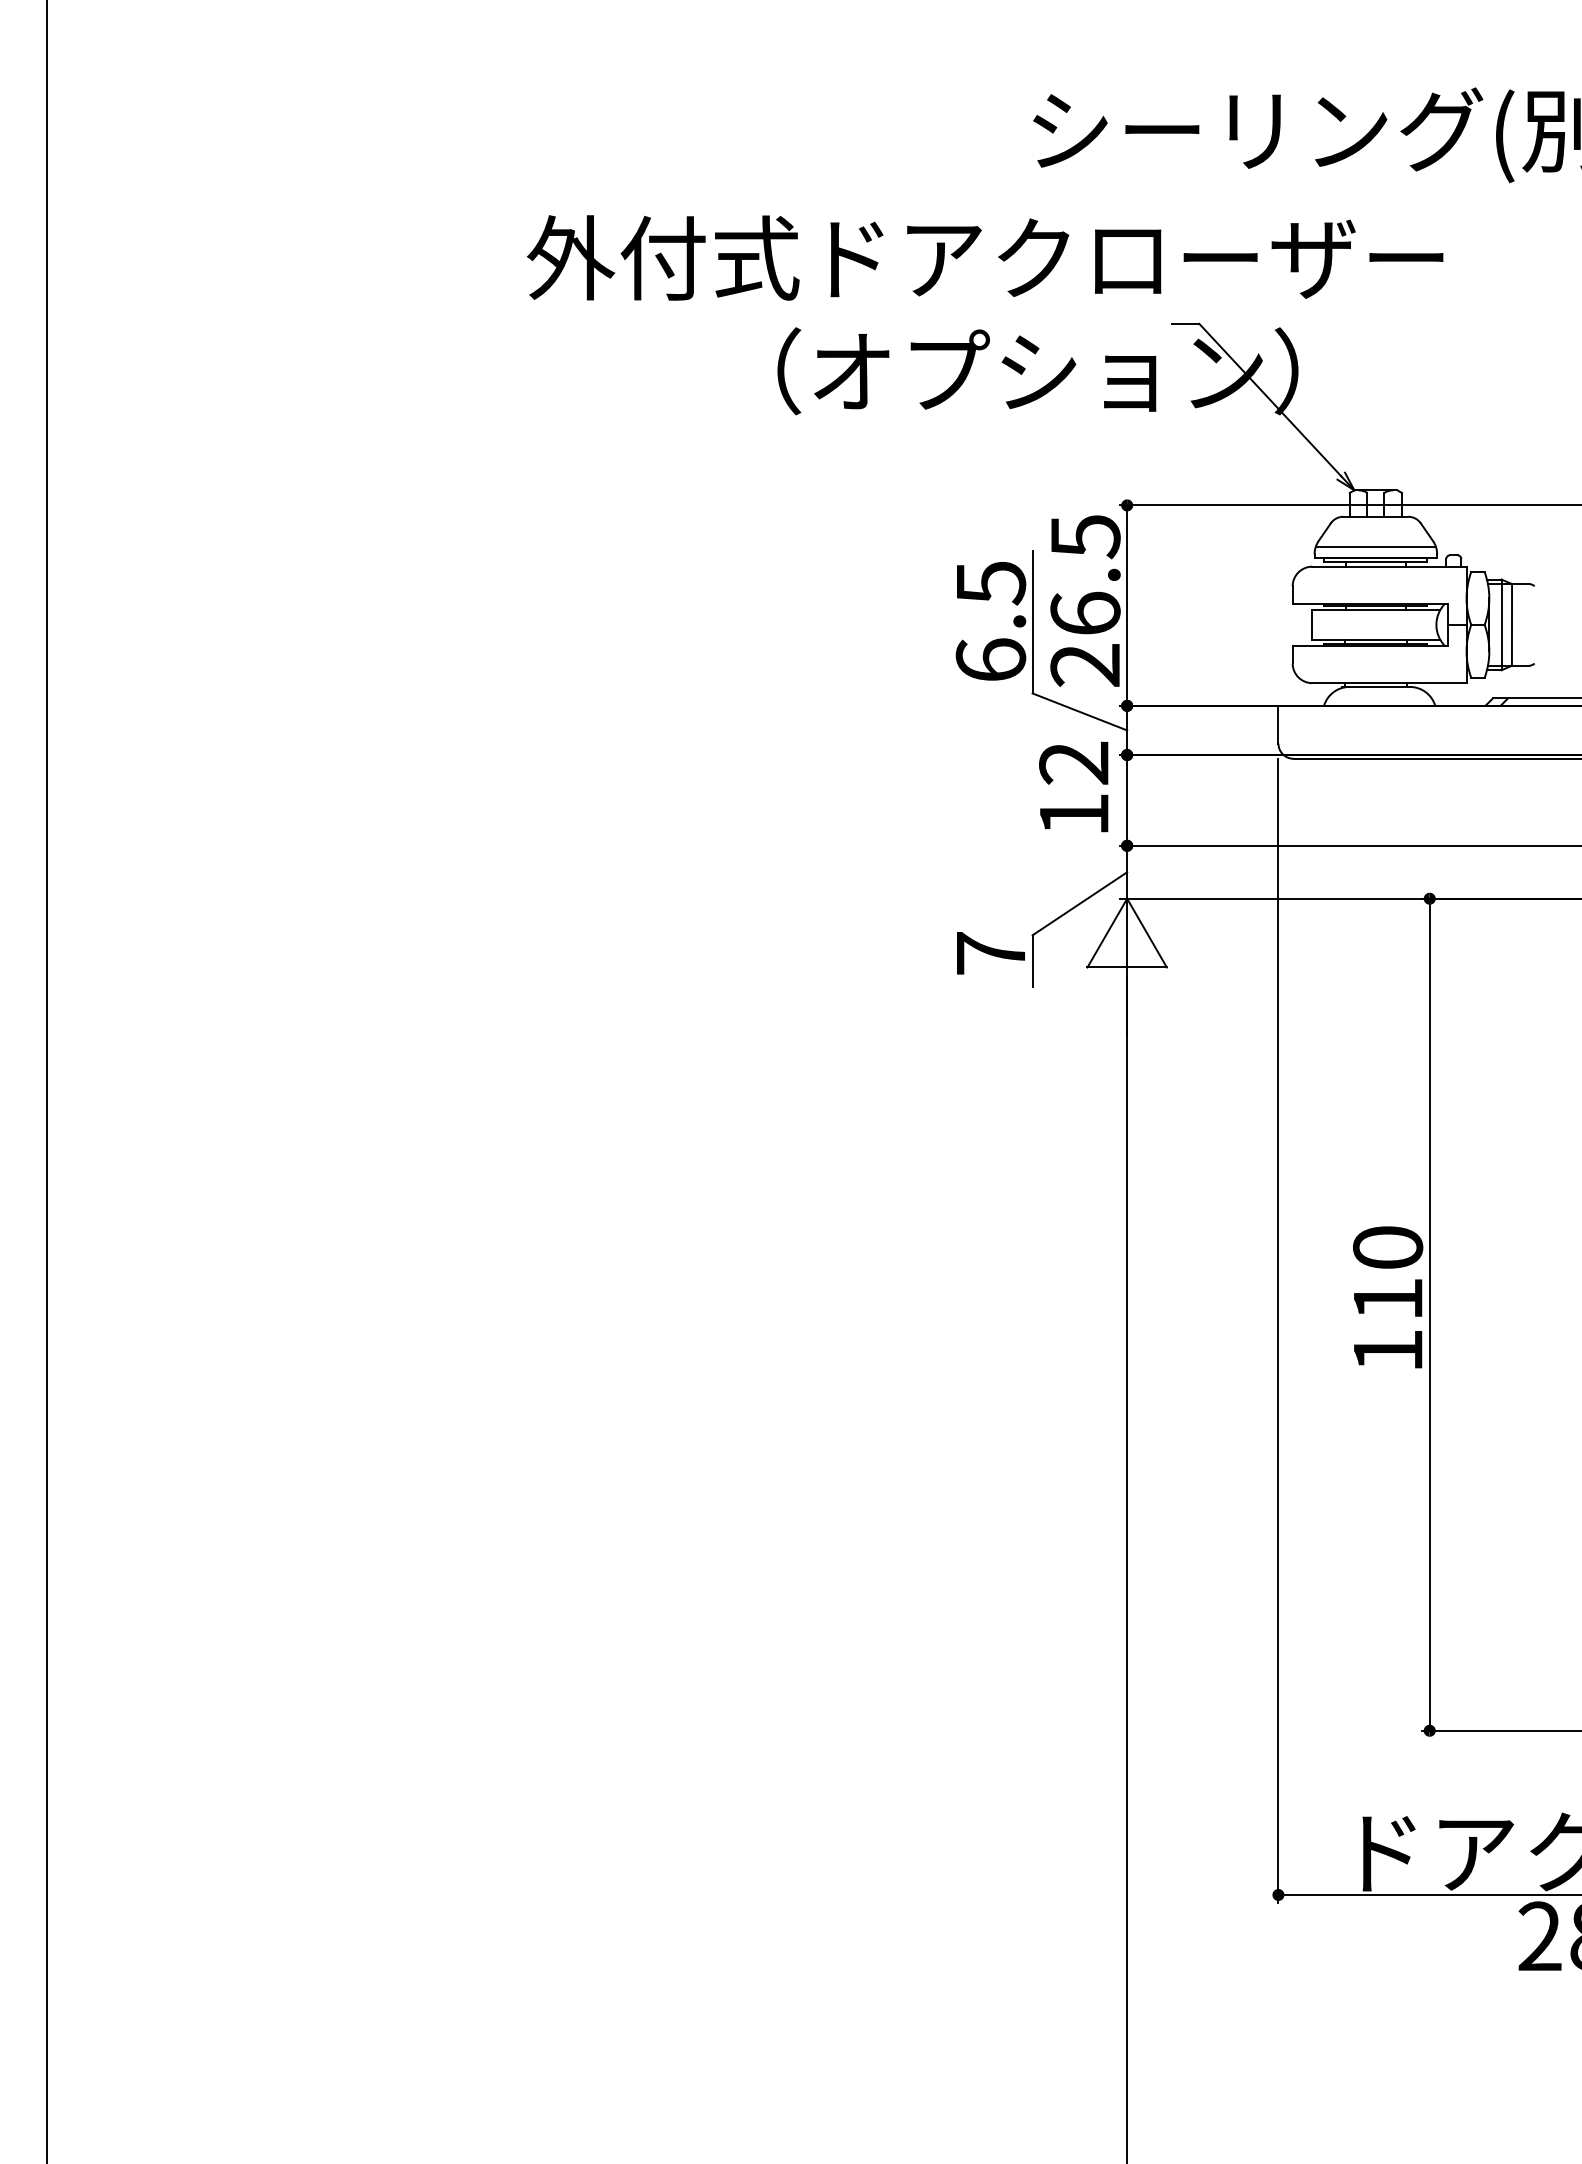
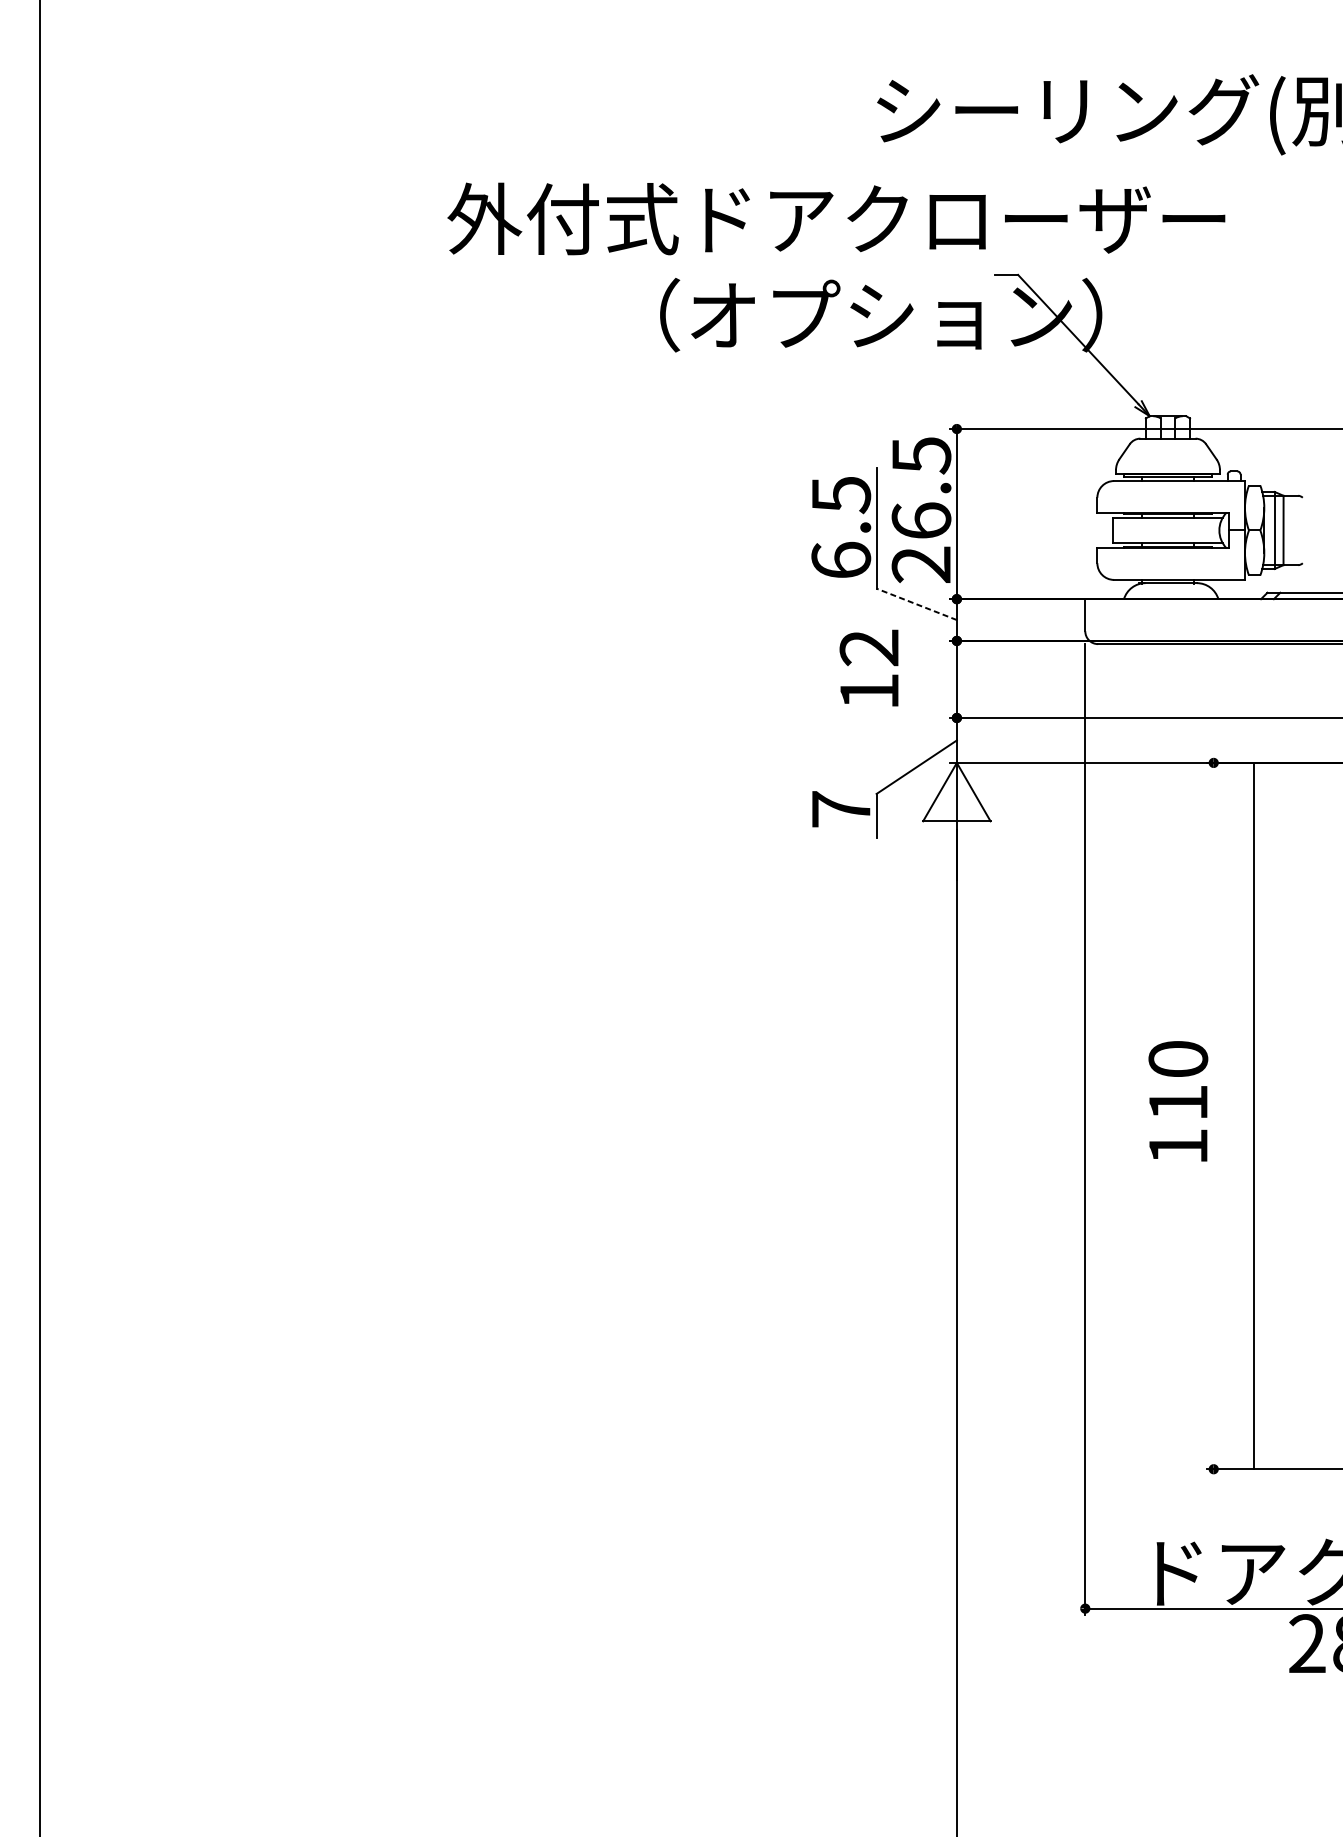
line: (1375, 547) -> (1167, 464), removed
line: (1079, 711) -> (916, 603), solid -> dashed
text: (1073, 787) -> (868, 668), moved
line: (1429, 1314) -> (1254, 1115), moved

